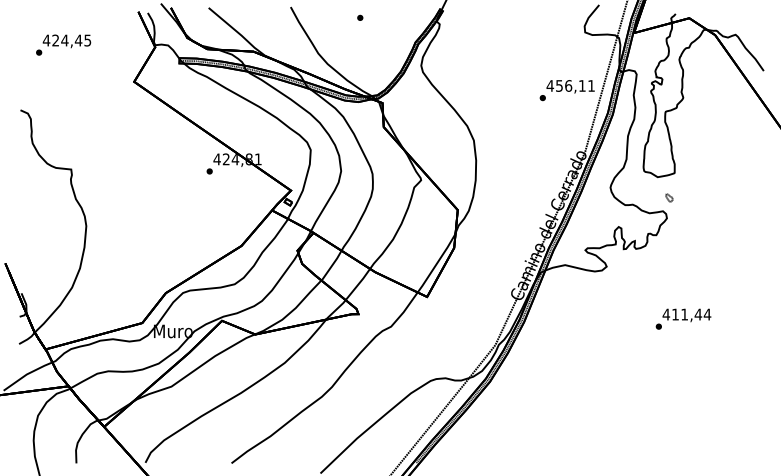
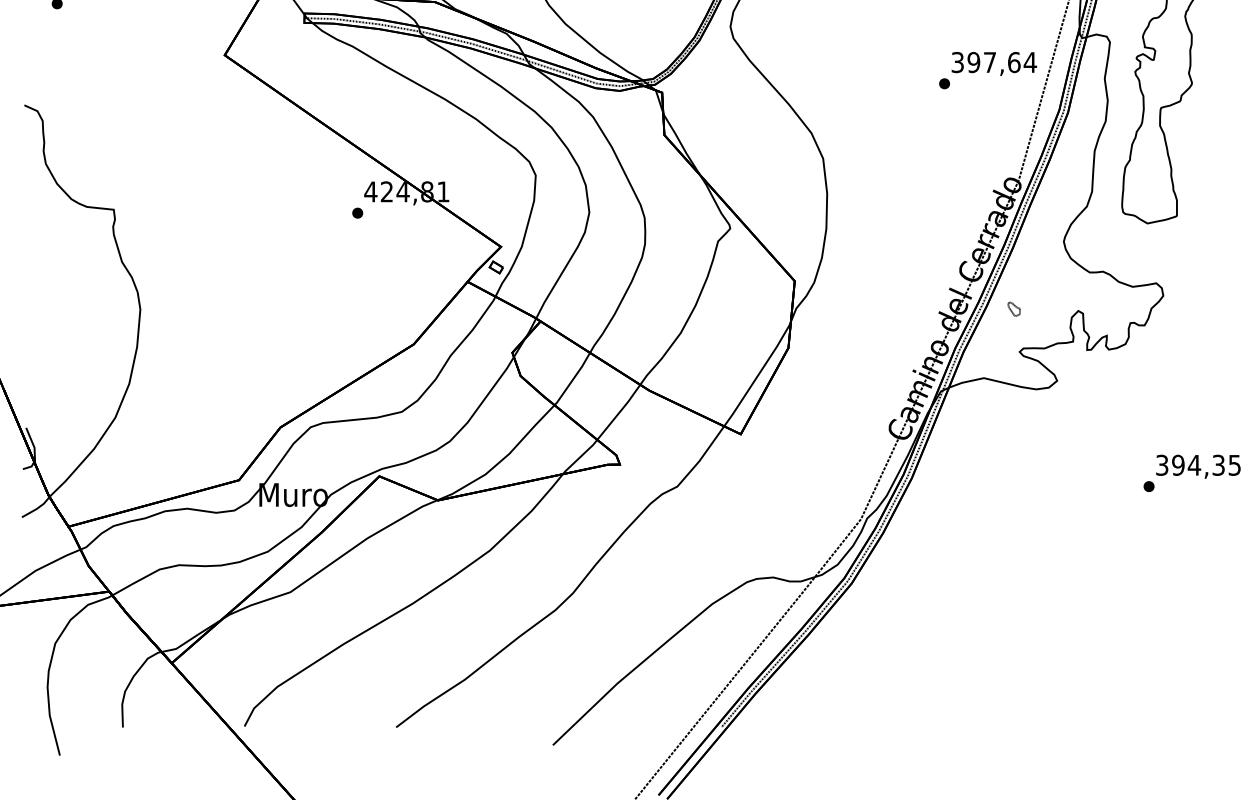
text: (570, 85) -> (993, 61), 456,11 -> 397,64
part: (669, 197) -> (1014, 308), moved
text: (686, 314) -> (1197, 465), 411,44 -> 394,35

